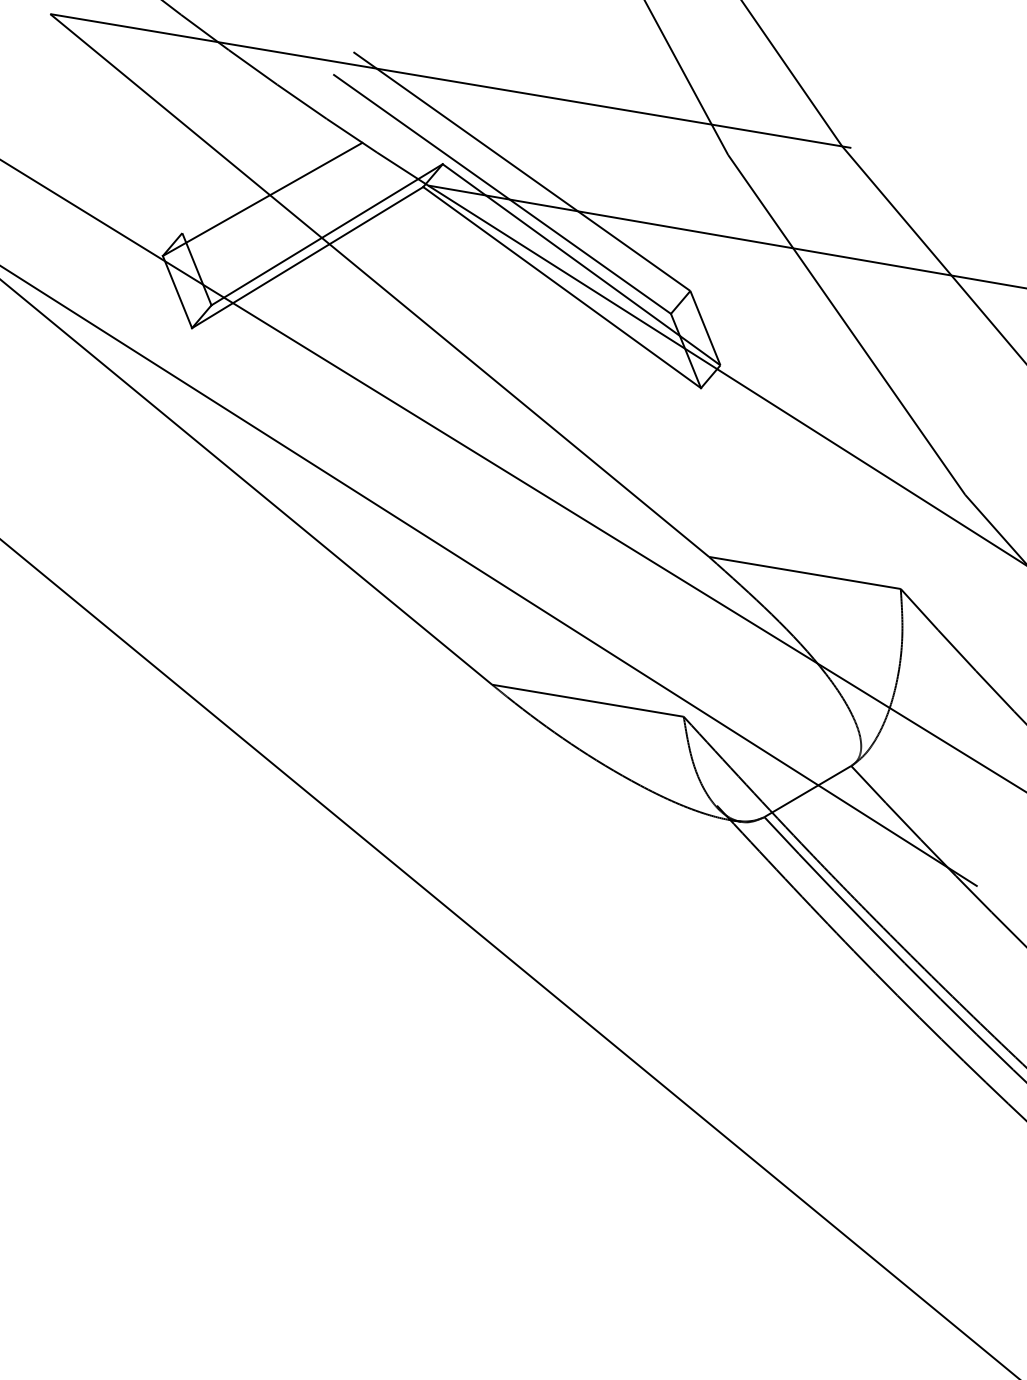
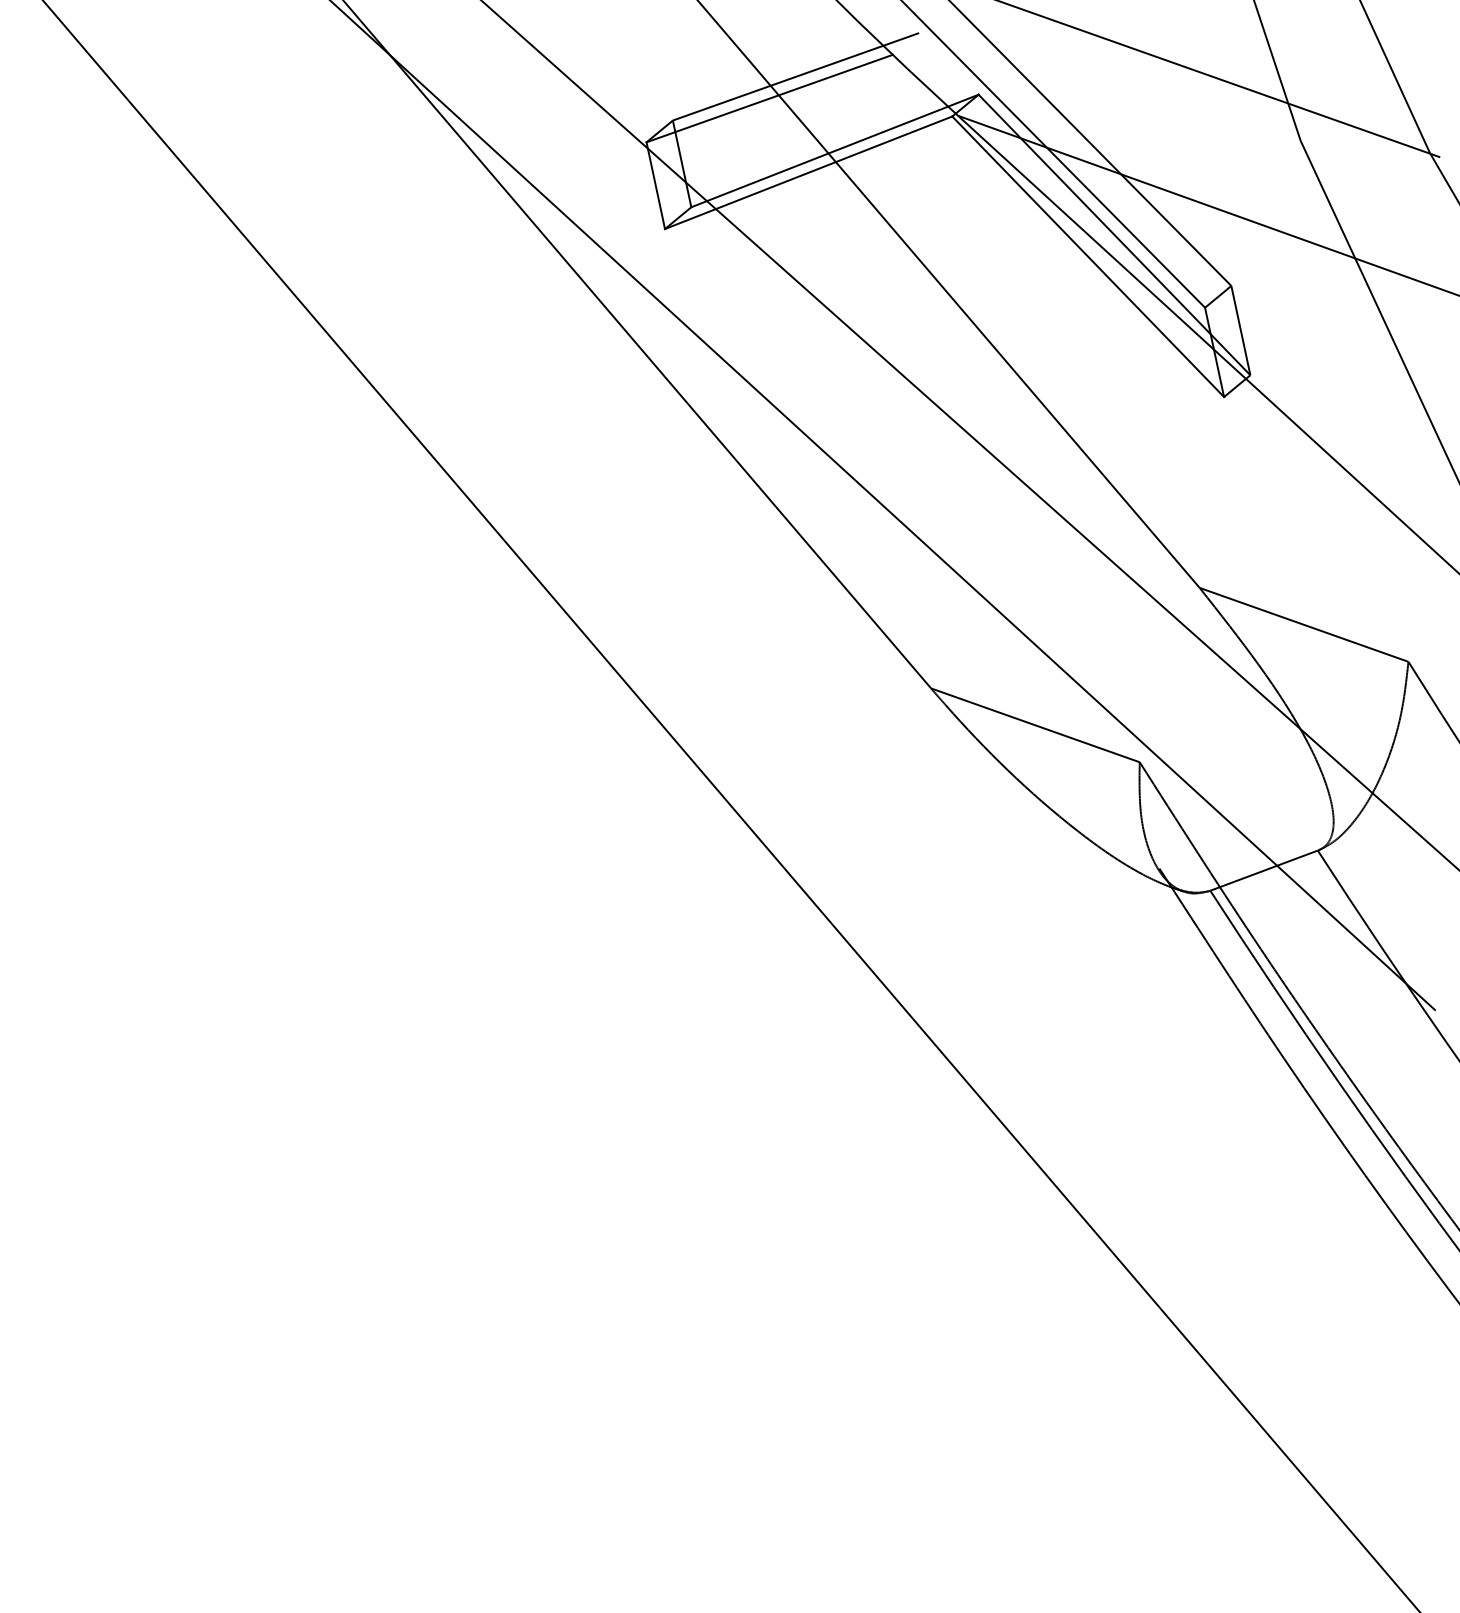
line: (281, 176) -> (795, 76), added

